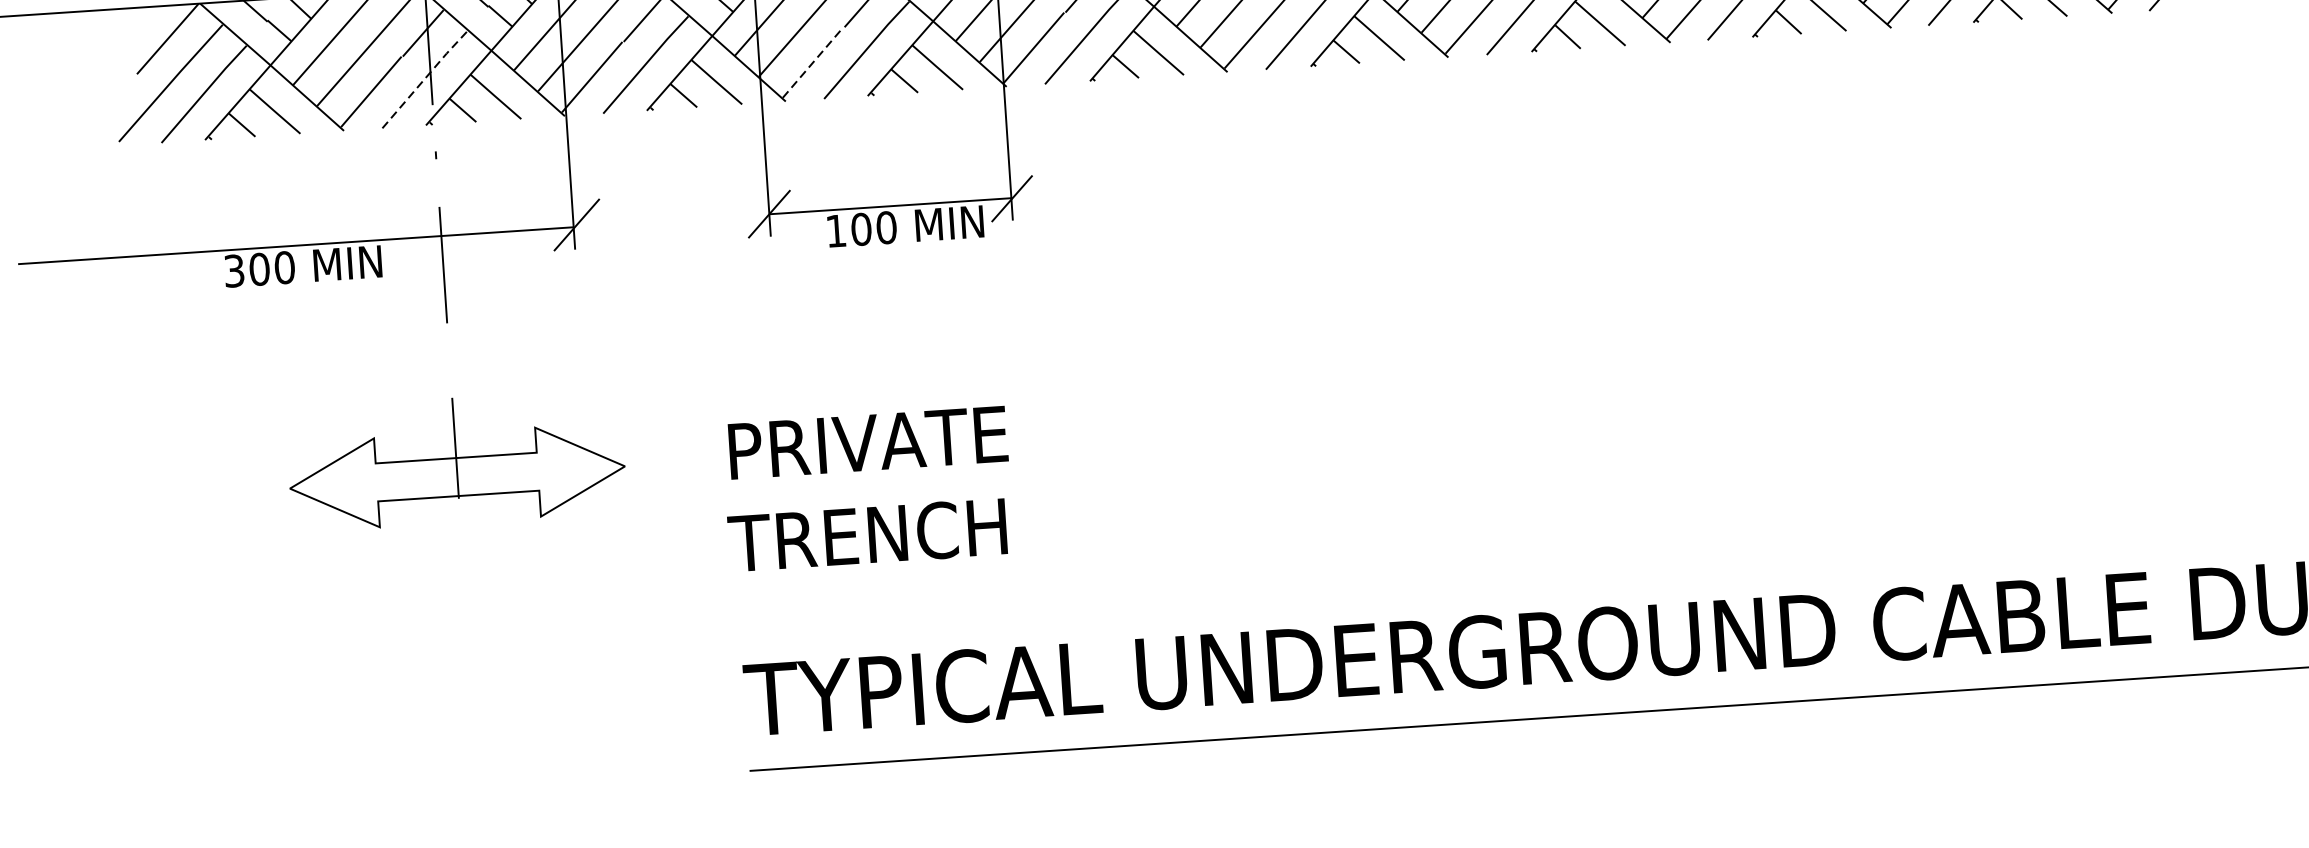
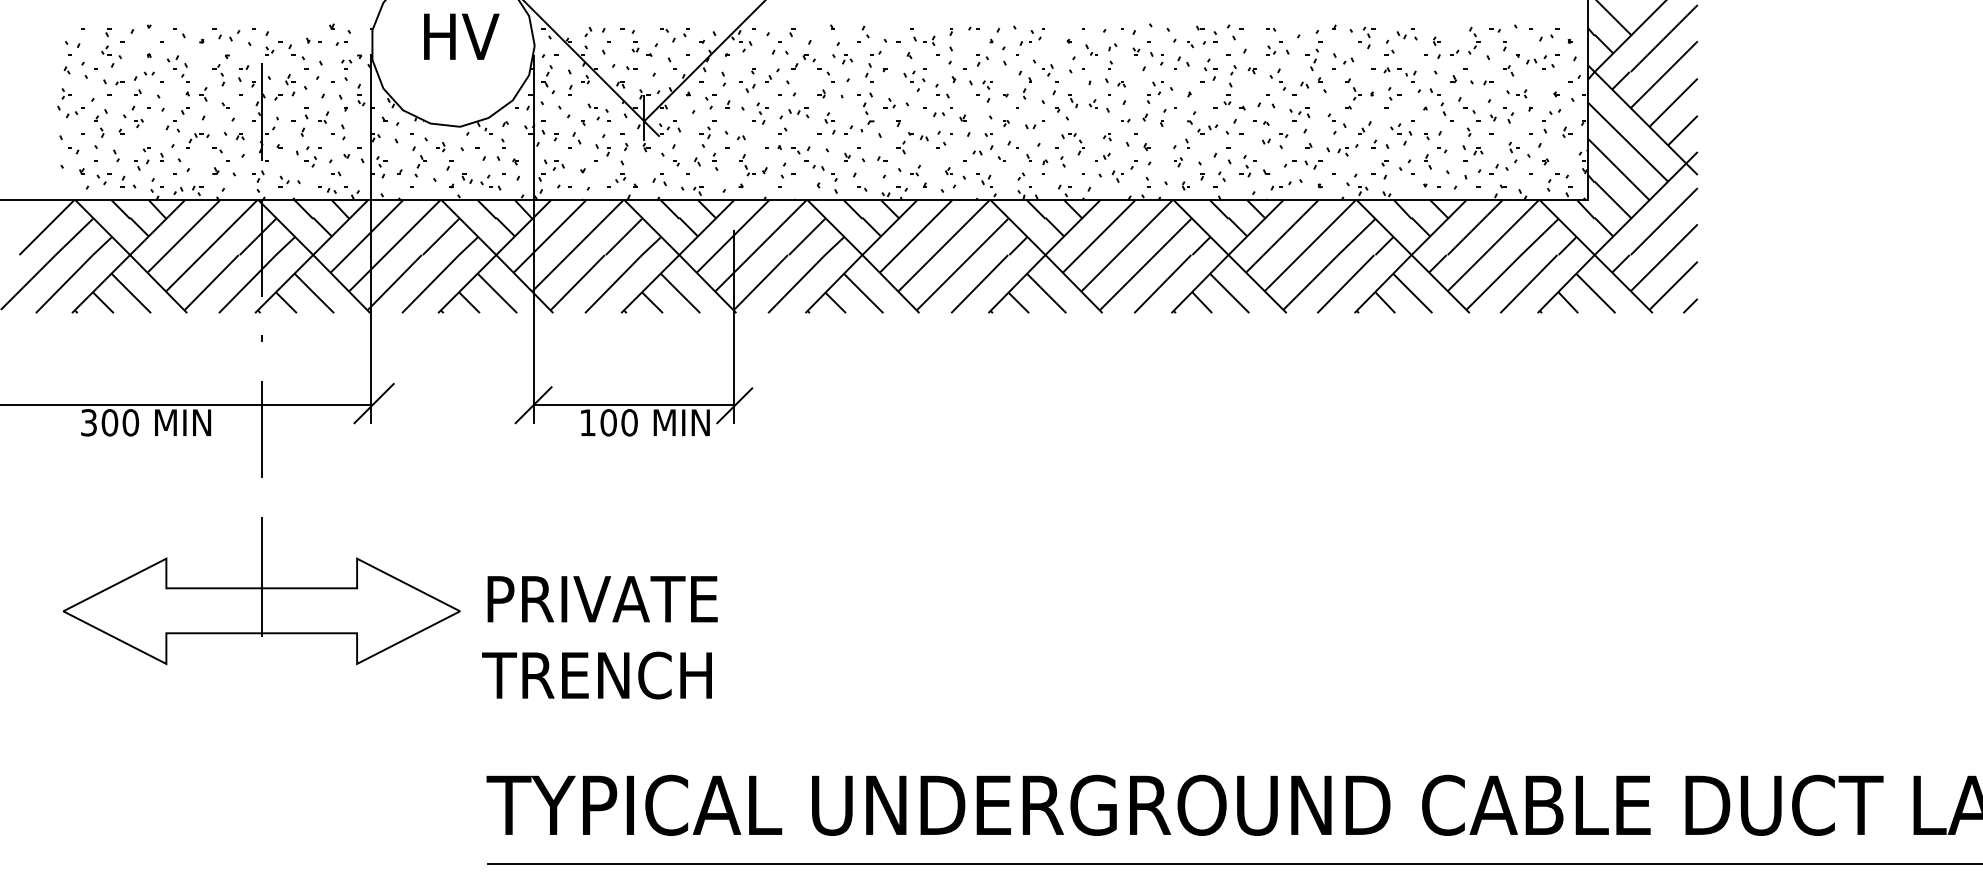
line: (813, 62) -> (578, 282), dashed -> solid
line: (425, 78) -> (257, 274), dashed -> solid
part: (456, 460) -> (261, 591), size x1.43

